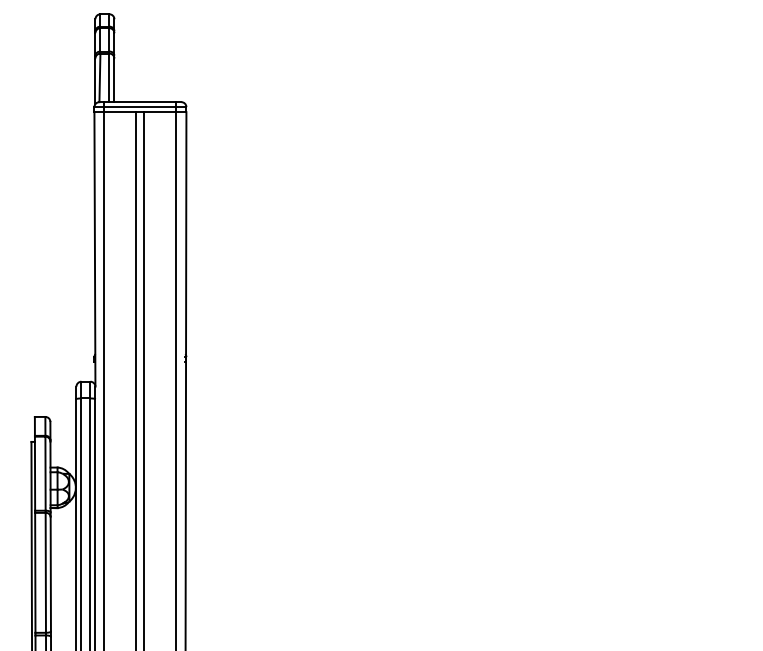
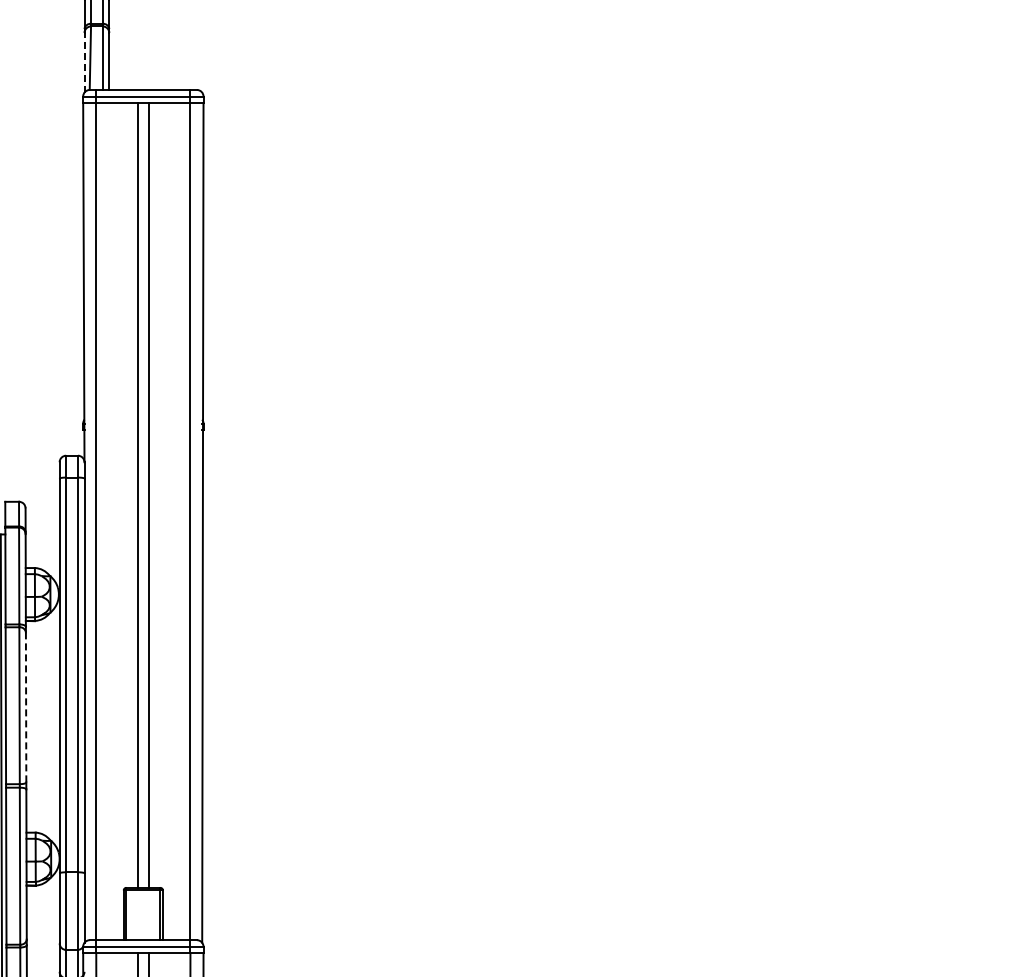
line: (95, 81) -> (84, 62), solid -> dashed
line: (51, 574) -> (26, 707), solid -> dashed

